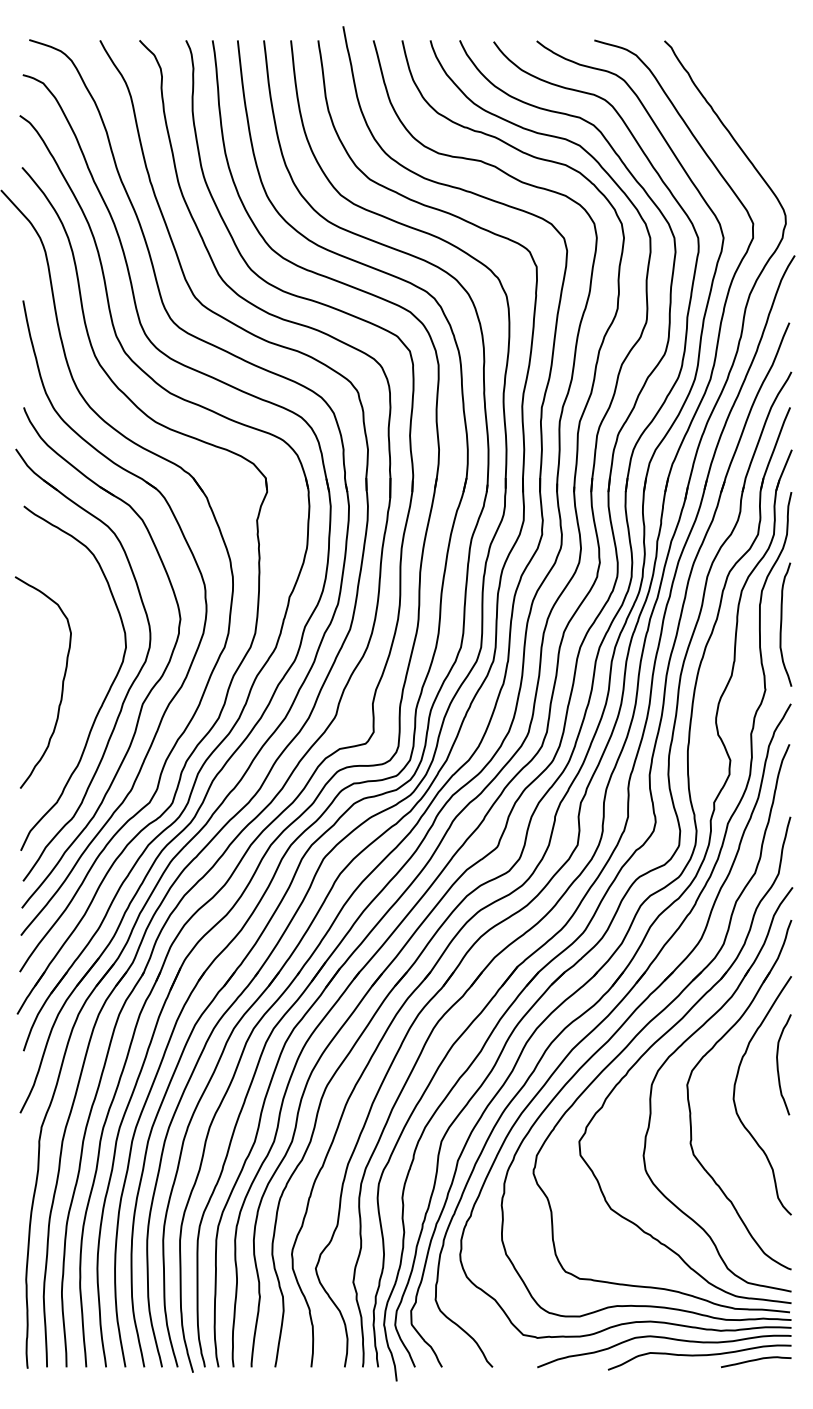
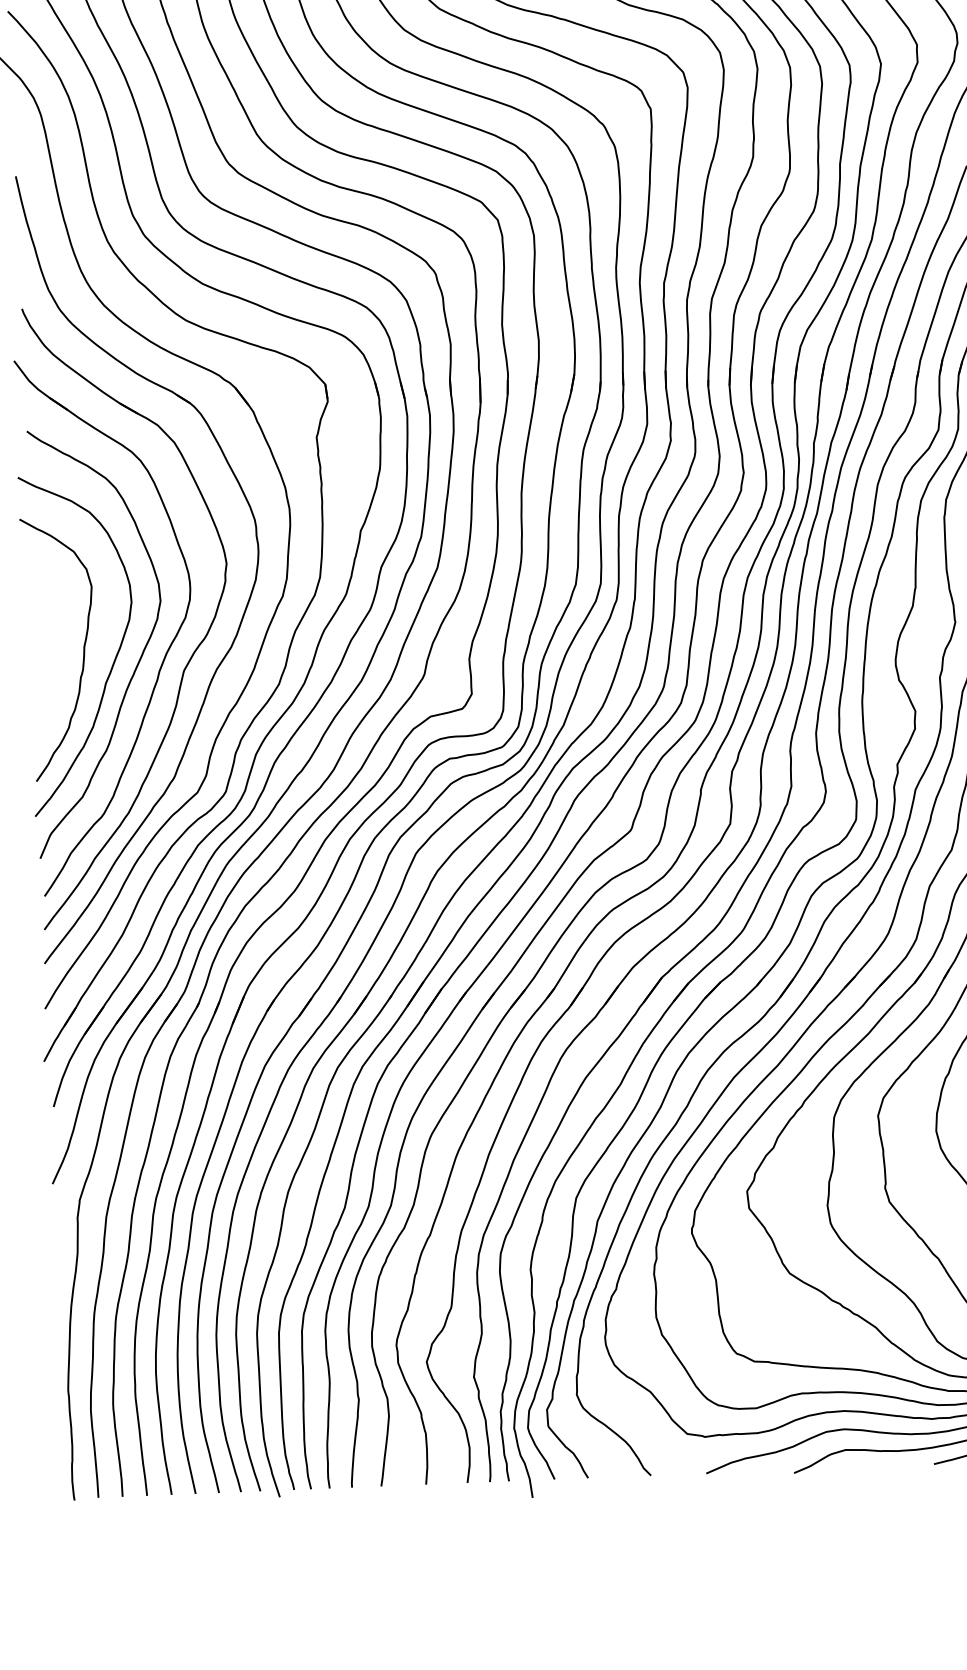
curve: (86, 692) -> (113, 659), added

